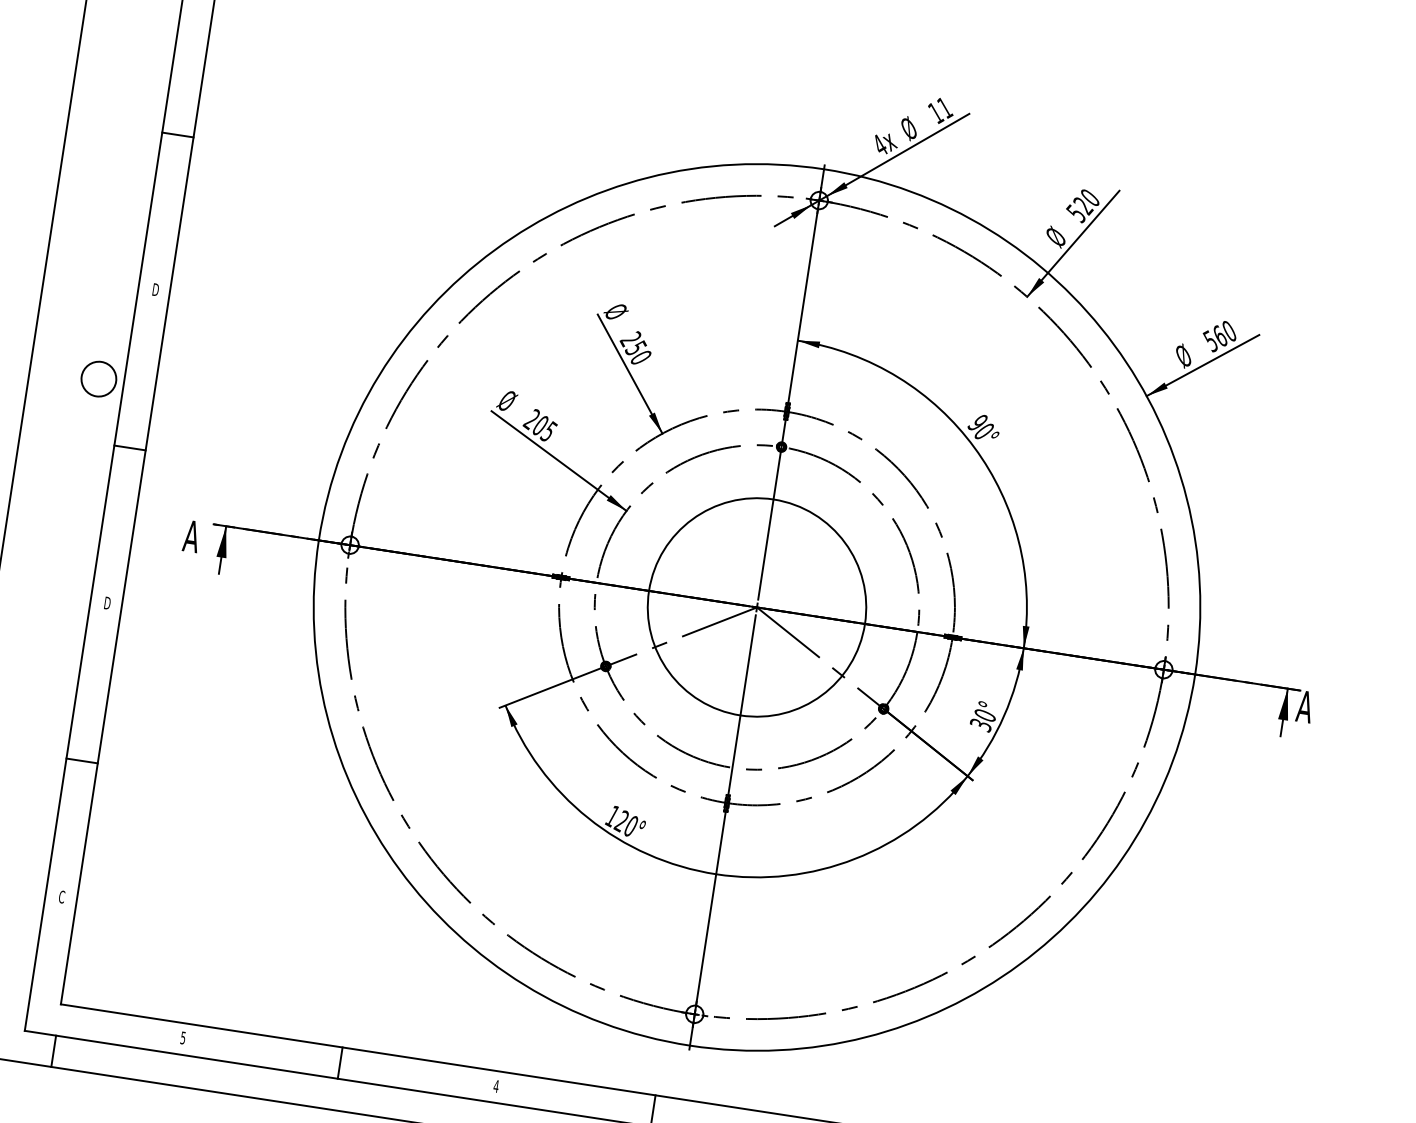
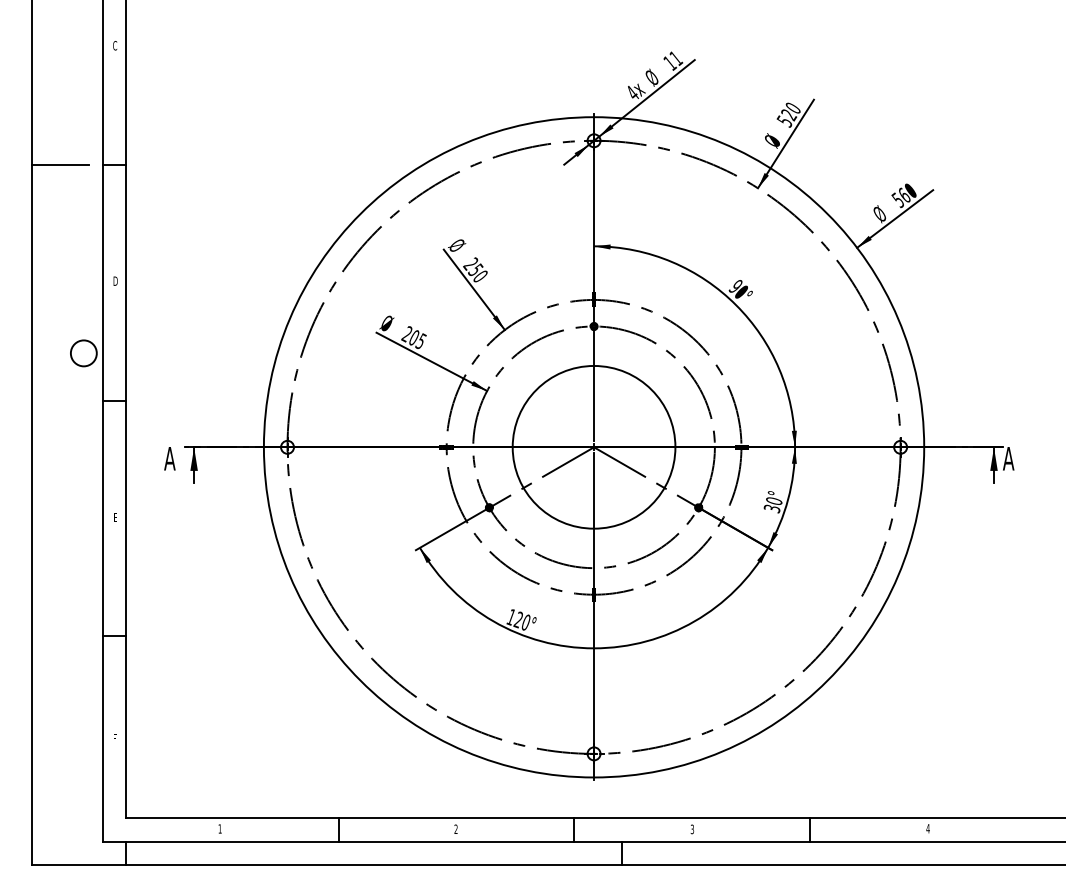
line: (104, 123) -> (59, 164), added
text: (107, 603) -> (115, 517), D -> E
text: (61, 896) -> (114, 738), C -> F
text: (182, 1037) -> (219, 828), 5 -> 1
text: (495, 1085) -> (455, 828), 4 -> 2

